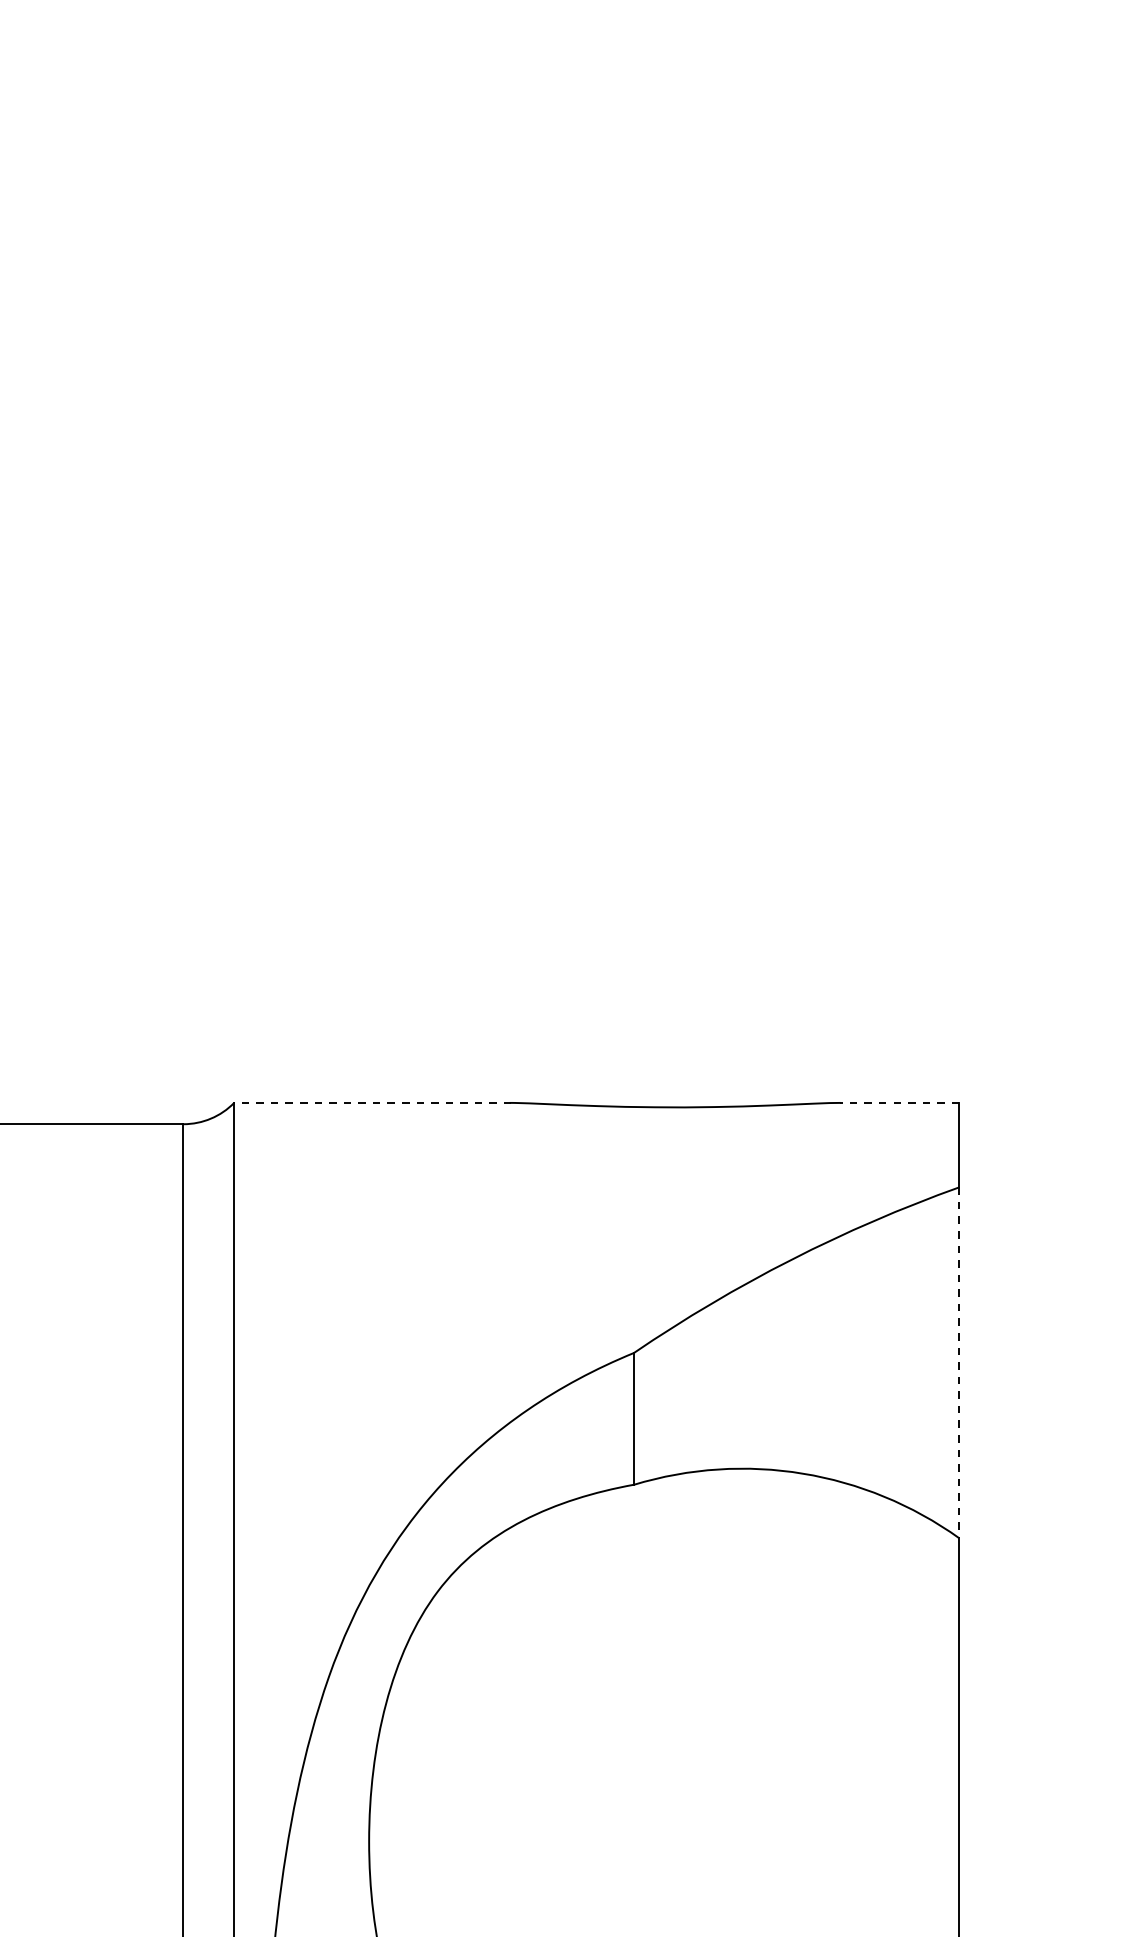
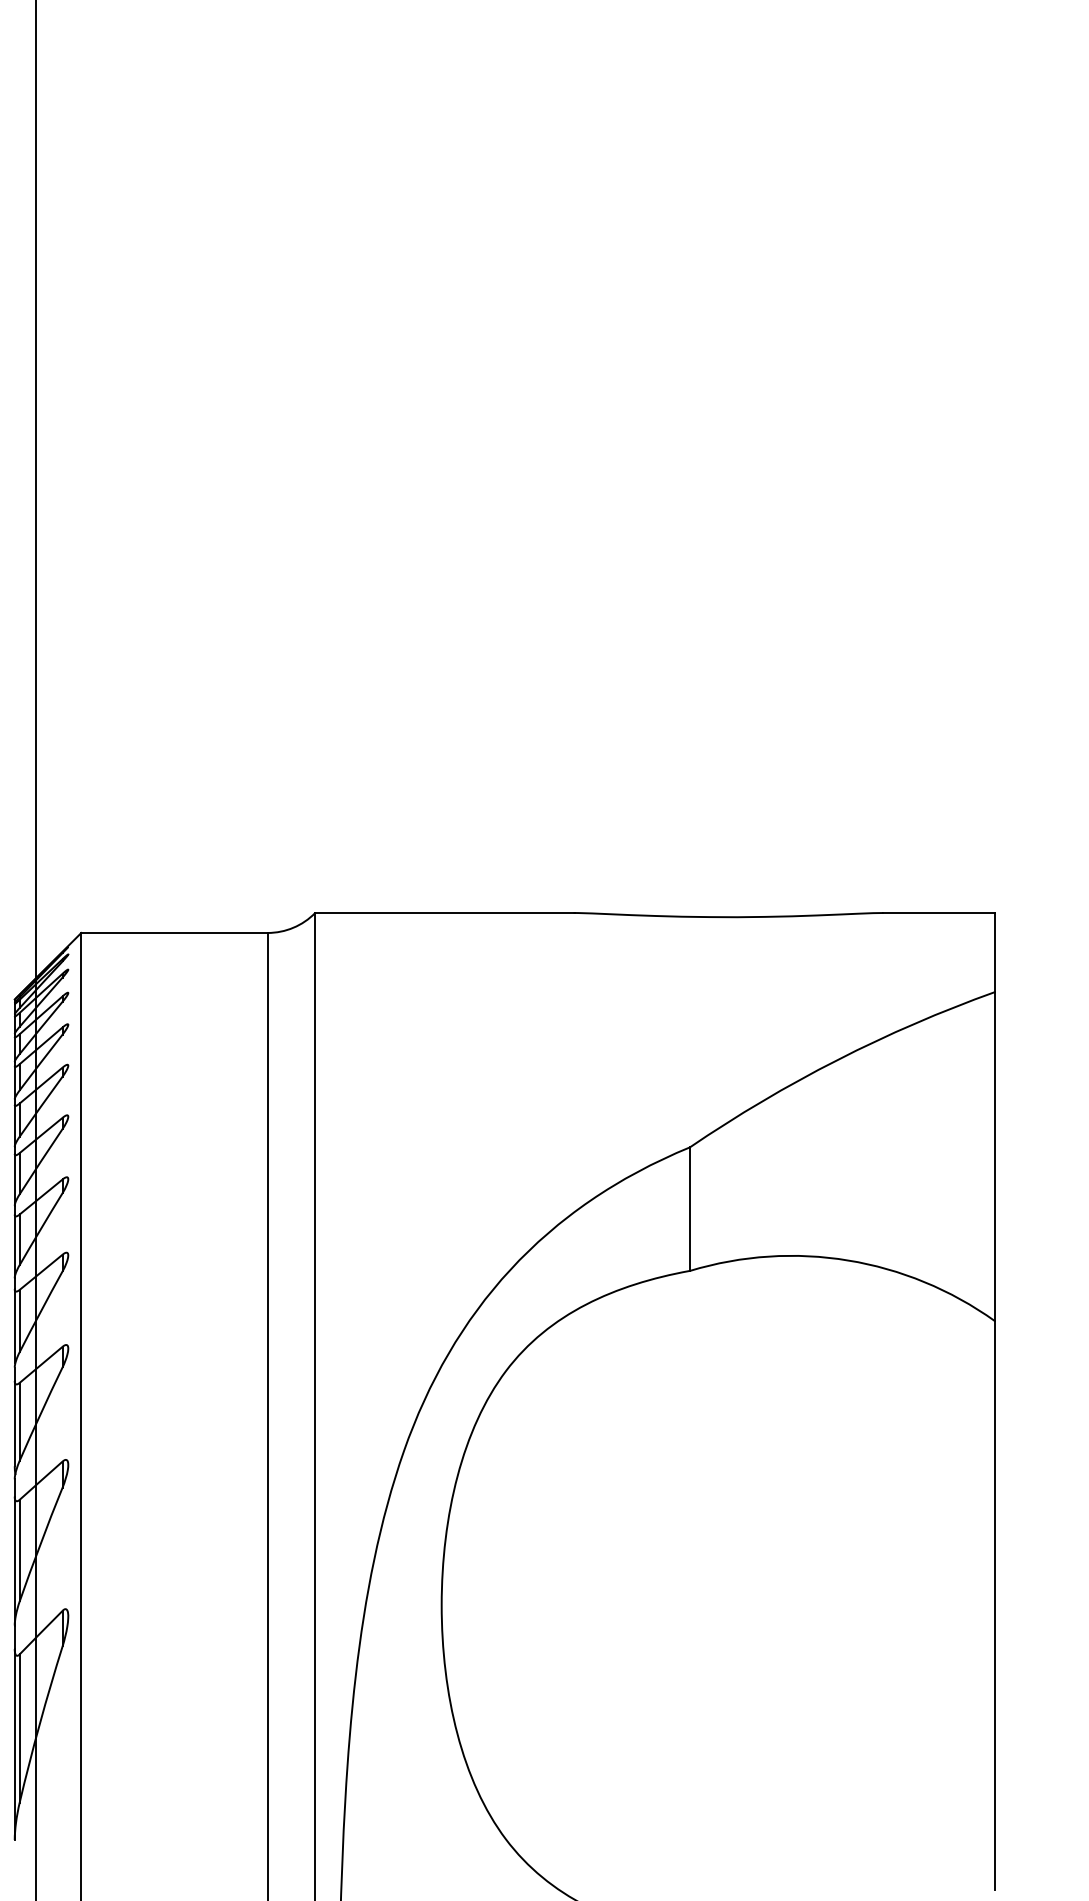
line: (373, 1103) -> (445, 913), dashed -> solid
line: (899, 1103) -> (938, 913), dashed -> solid
line: (958, 1363) -> (994, 1157), dashed -> solid

